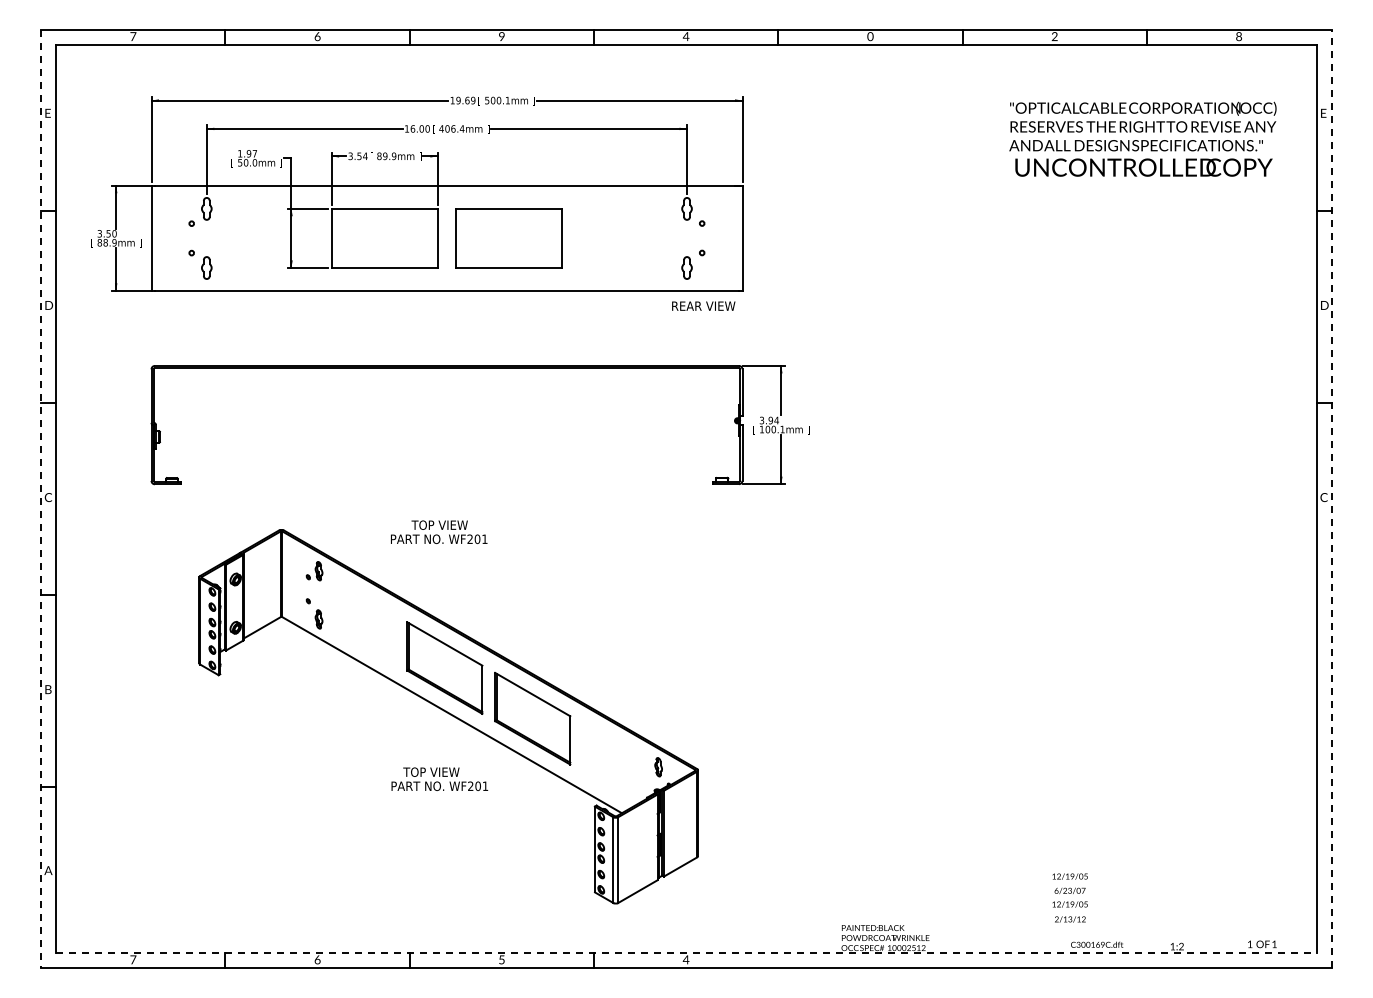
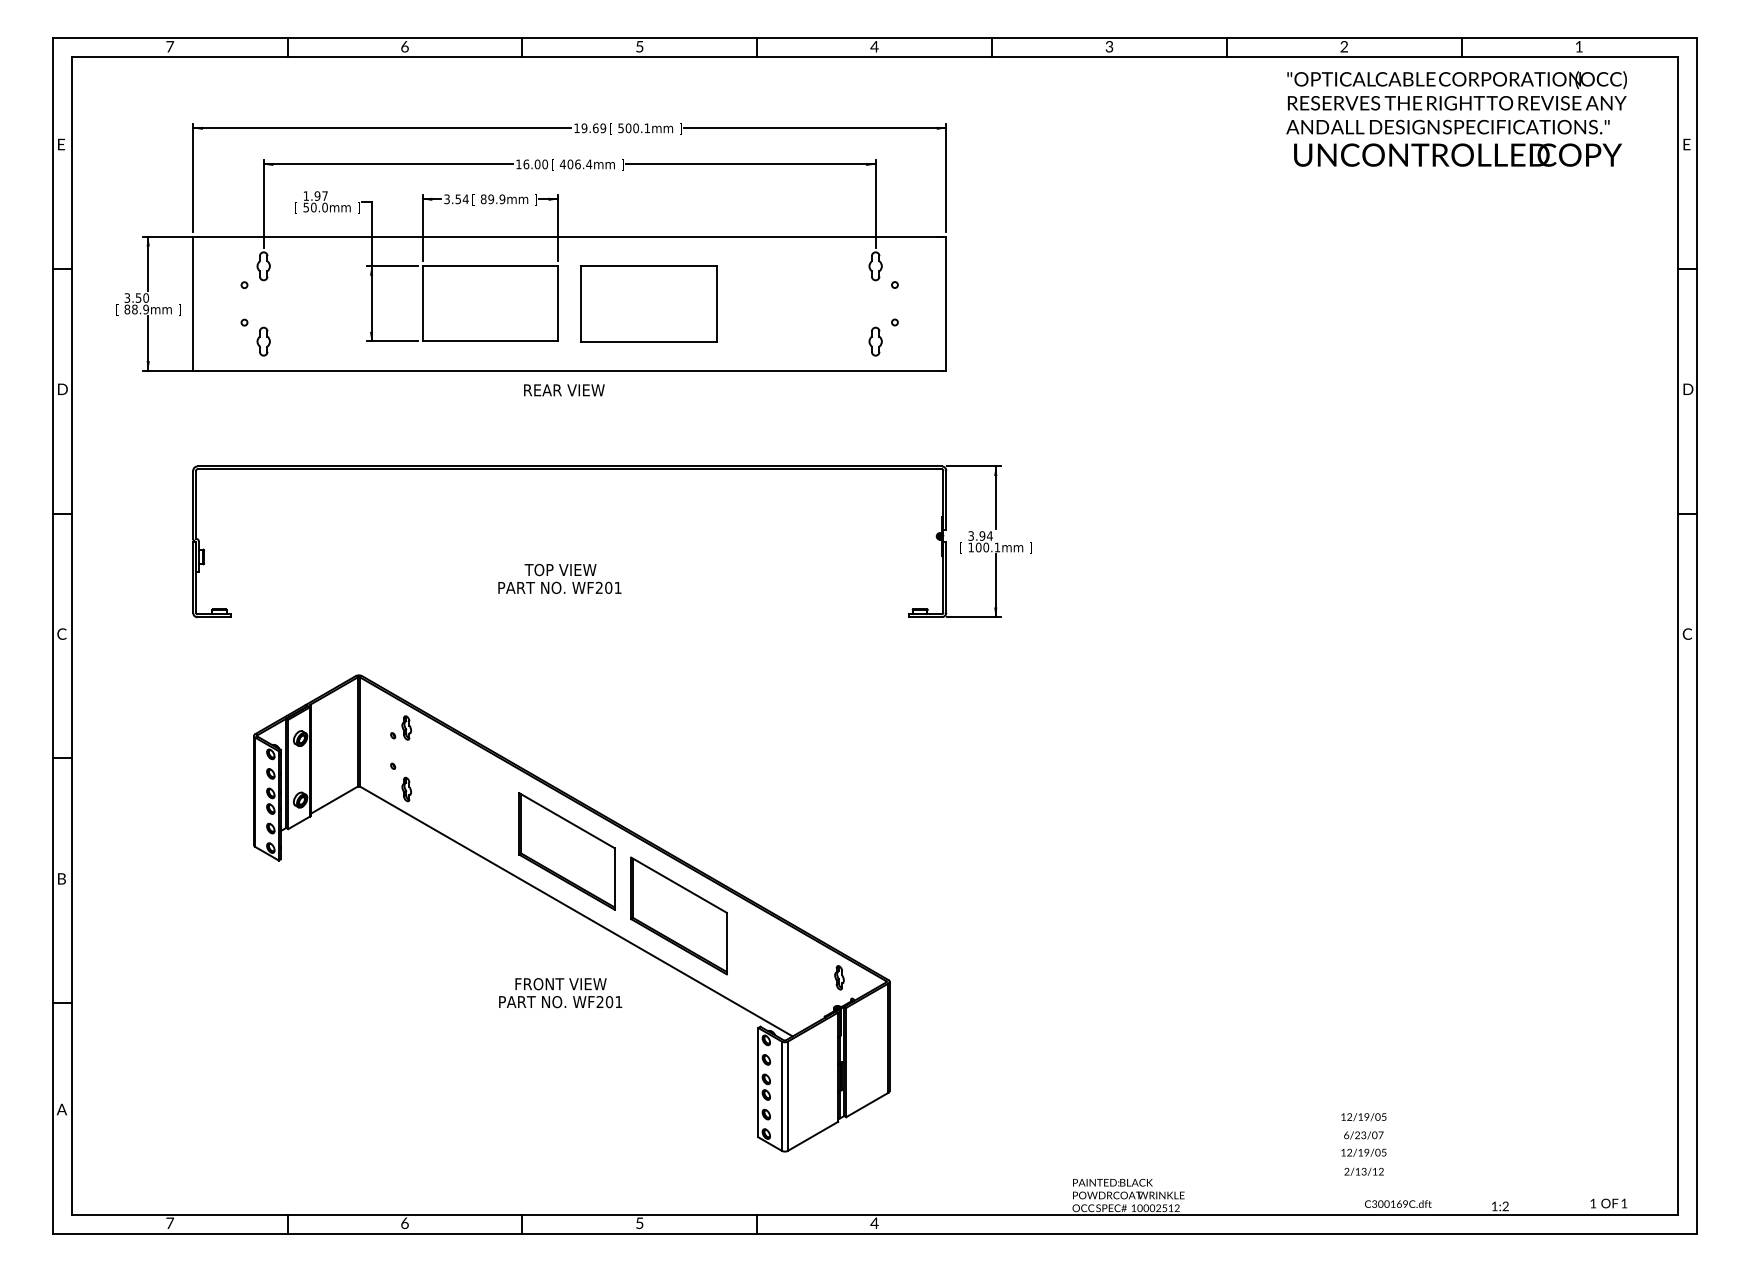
text: (501, 36) -> (639, 46), 9 -> 5
text: (870, 36) -> (1109, 46), 0 -> 3
text: (1238, 36) -> (1578, 46), 8 -> 1
text: (1142, 138) -> (1456, 117), moved
text: (703, 305) -> (564, 389), moved
line: (1331, 498) -> (1696, 635), dashed -> solid
line: (41, 499) -> (53, 636), dashed -> solid
text: (439, 531) -> (560, 578), moved
text: (439, 771) -> (560, 983), TOP VIEW -> FRONT VIEW
line: (686, 953) -> (875, 1215), dashed -> solid

